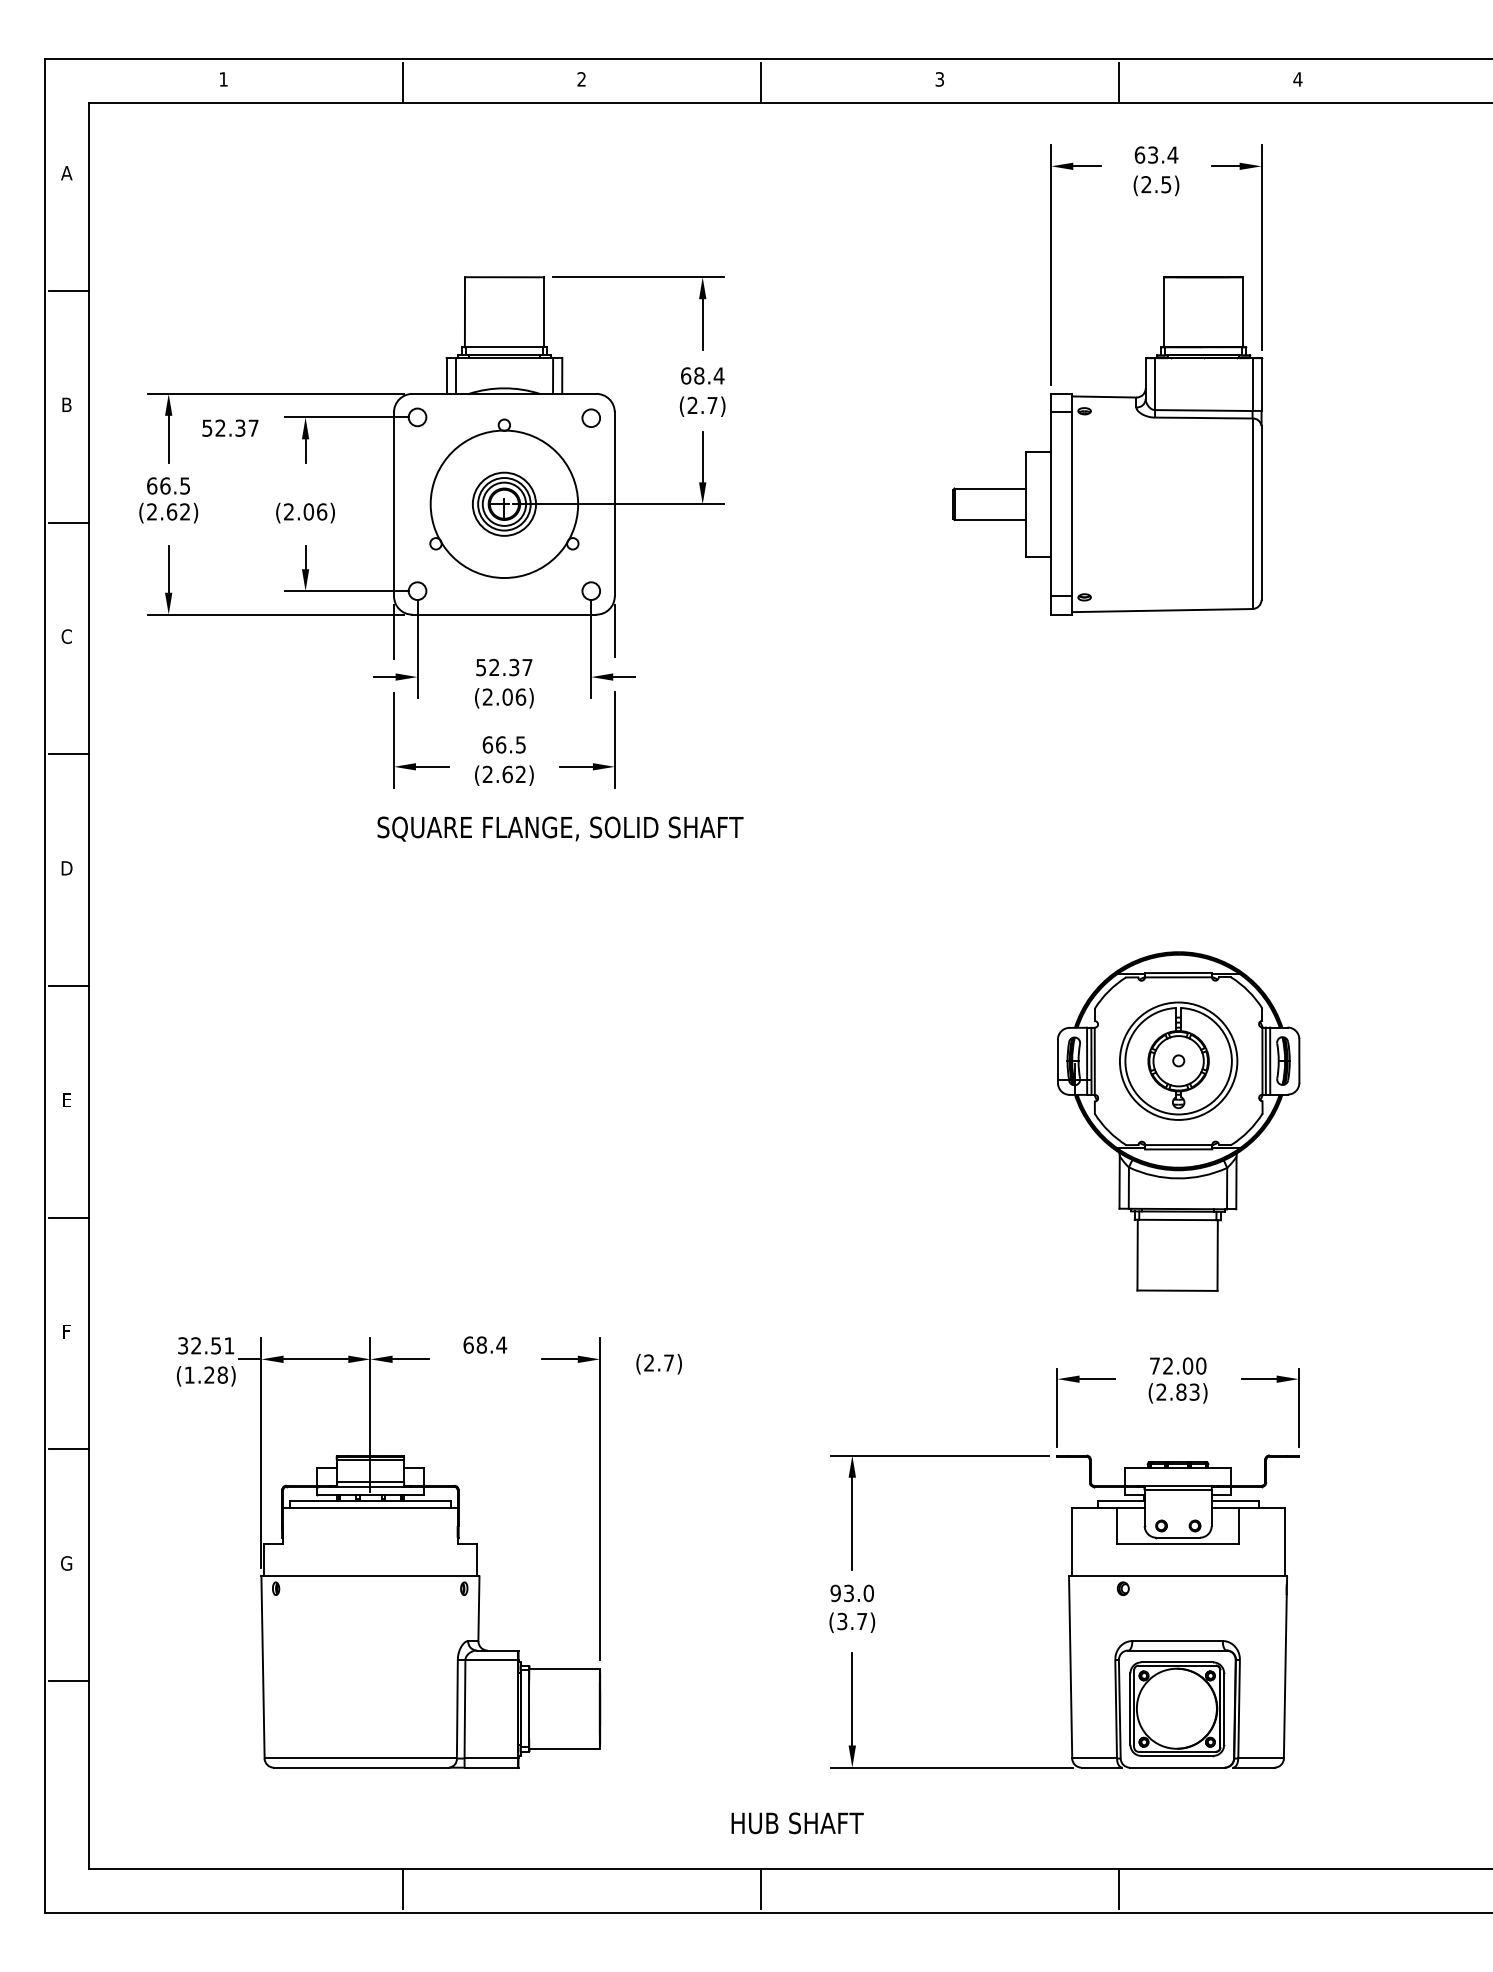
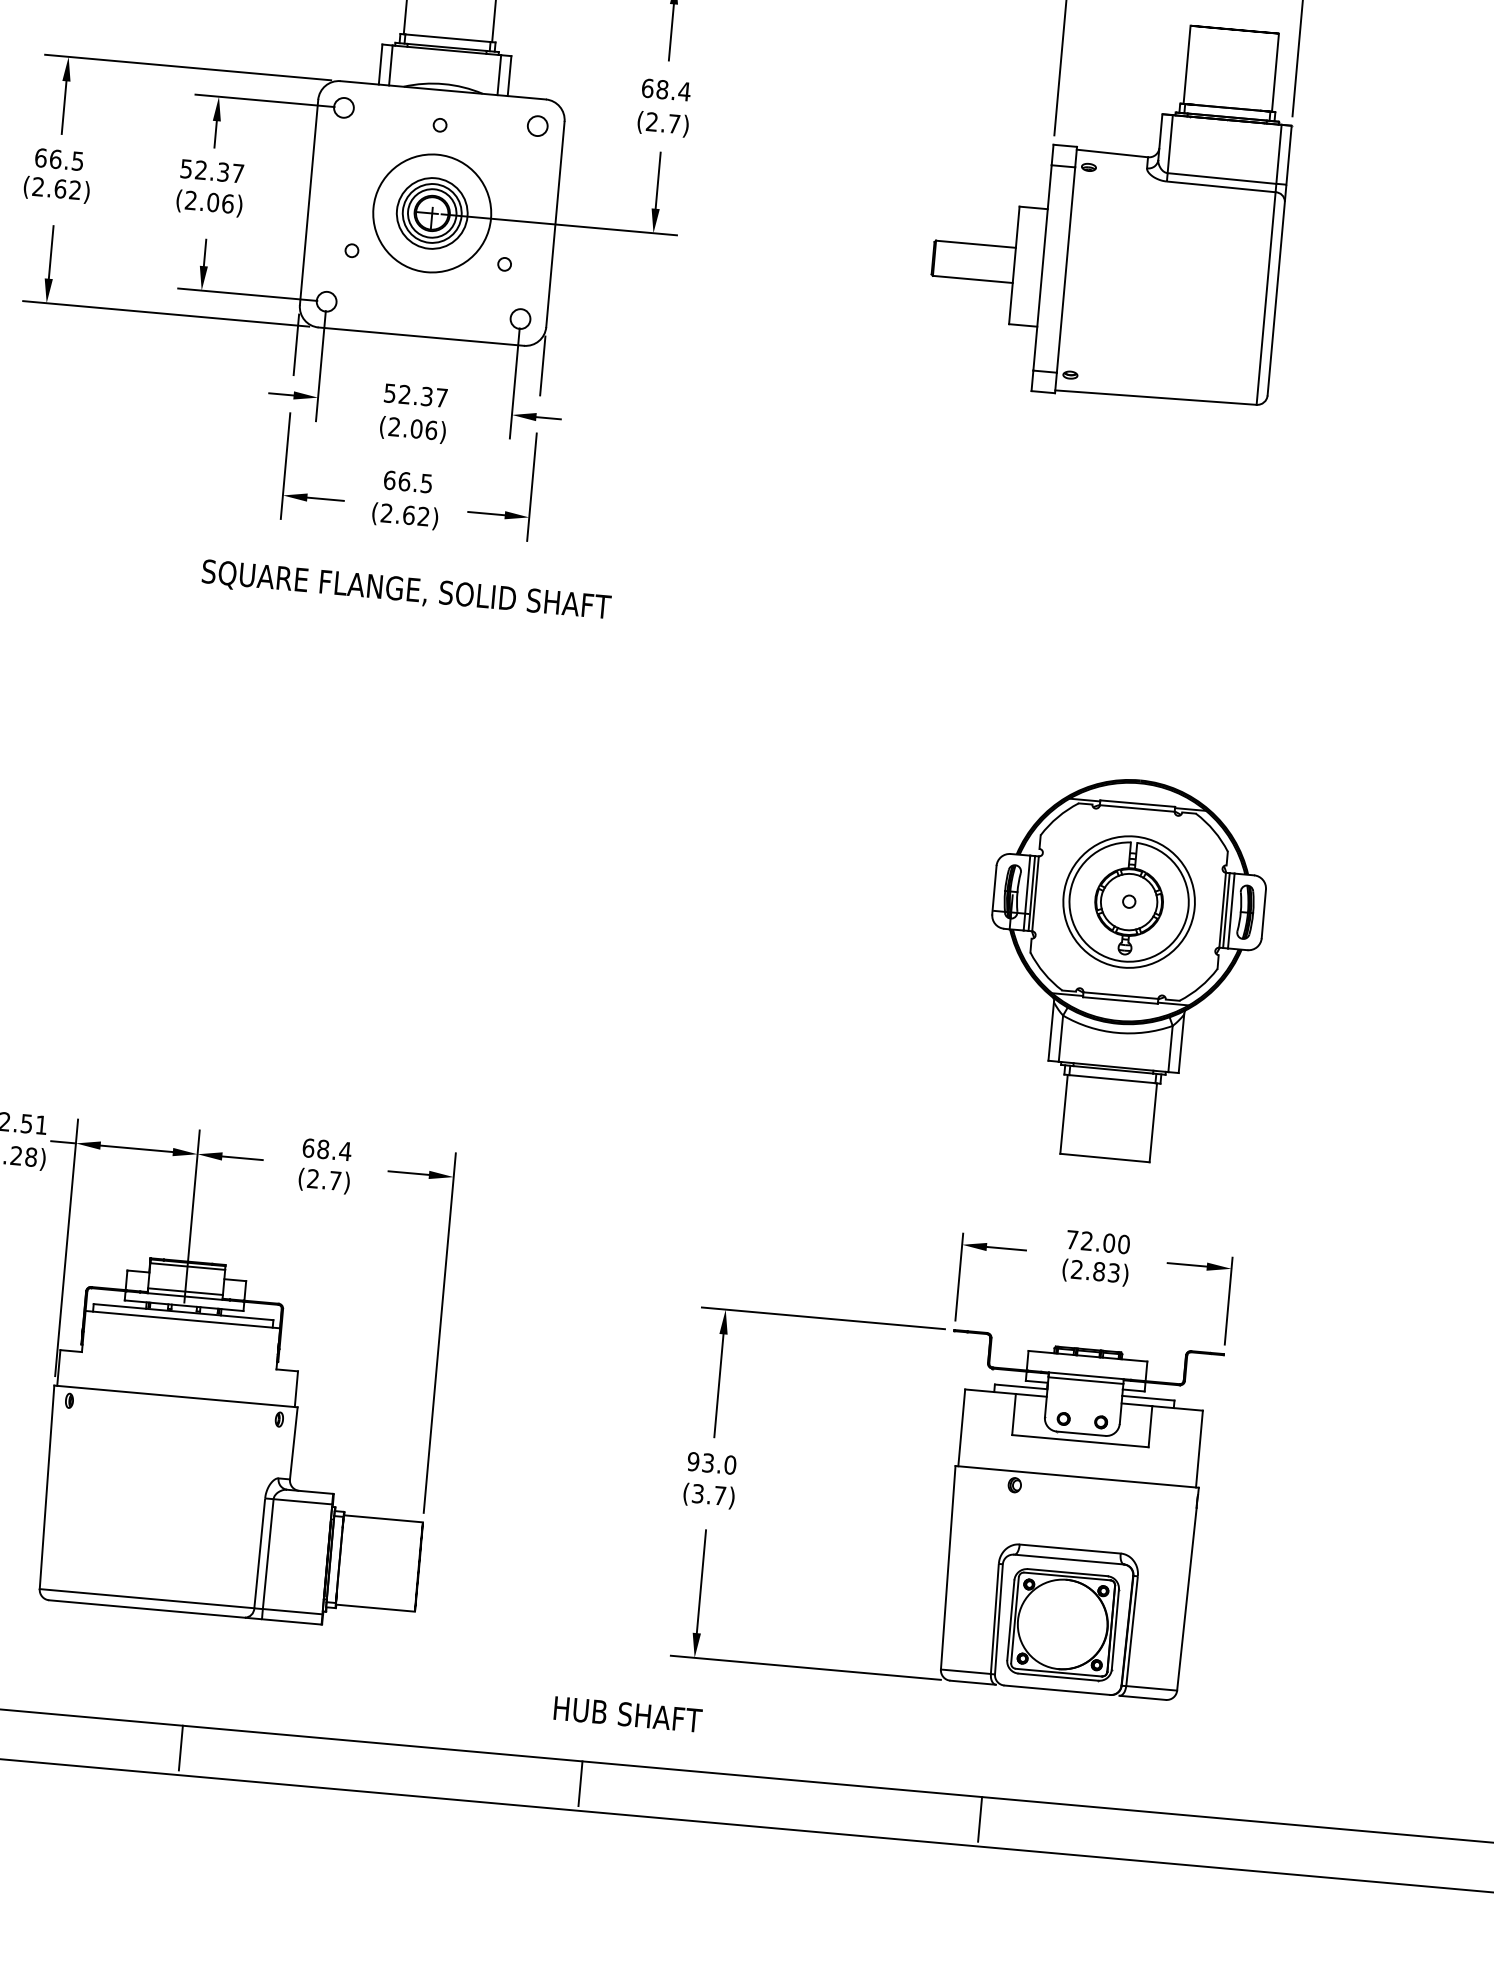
text: (230, 427) -> (212, 170), moved
circle: (504, 503) -> (432, 212), size x0.71
text: (560, 828) -> (406, 590), moved
text: (658, 1364) -> (323, 1181), moved

